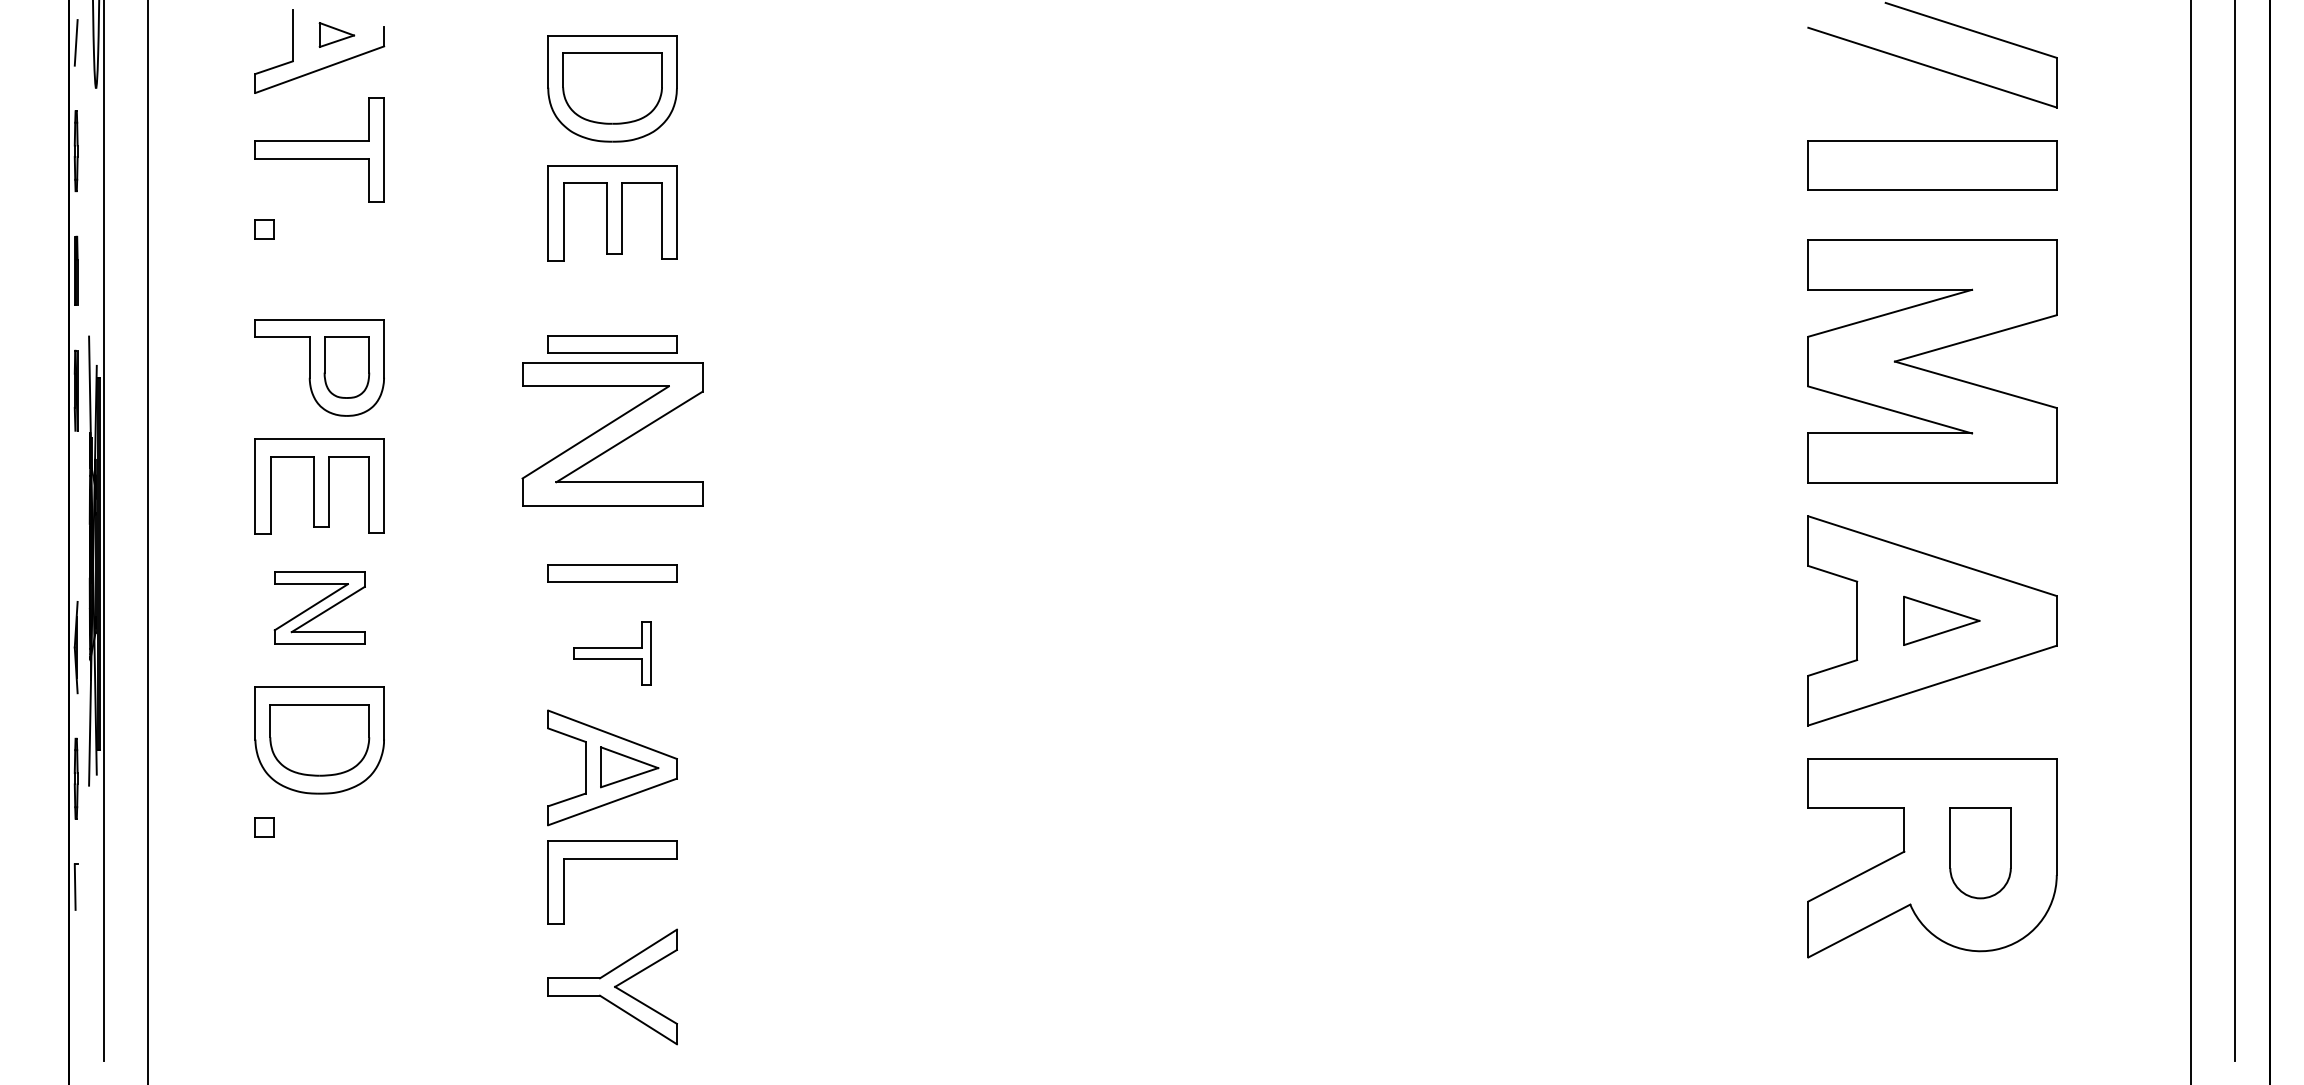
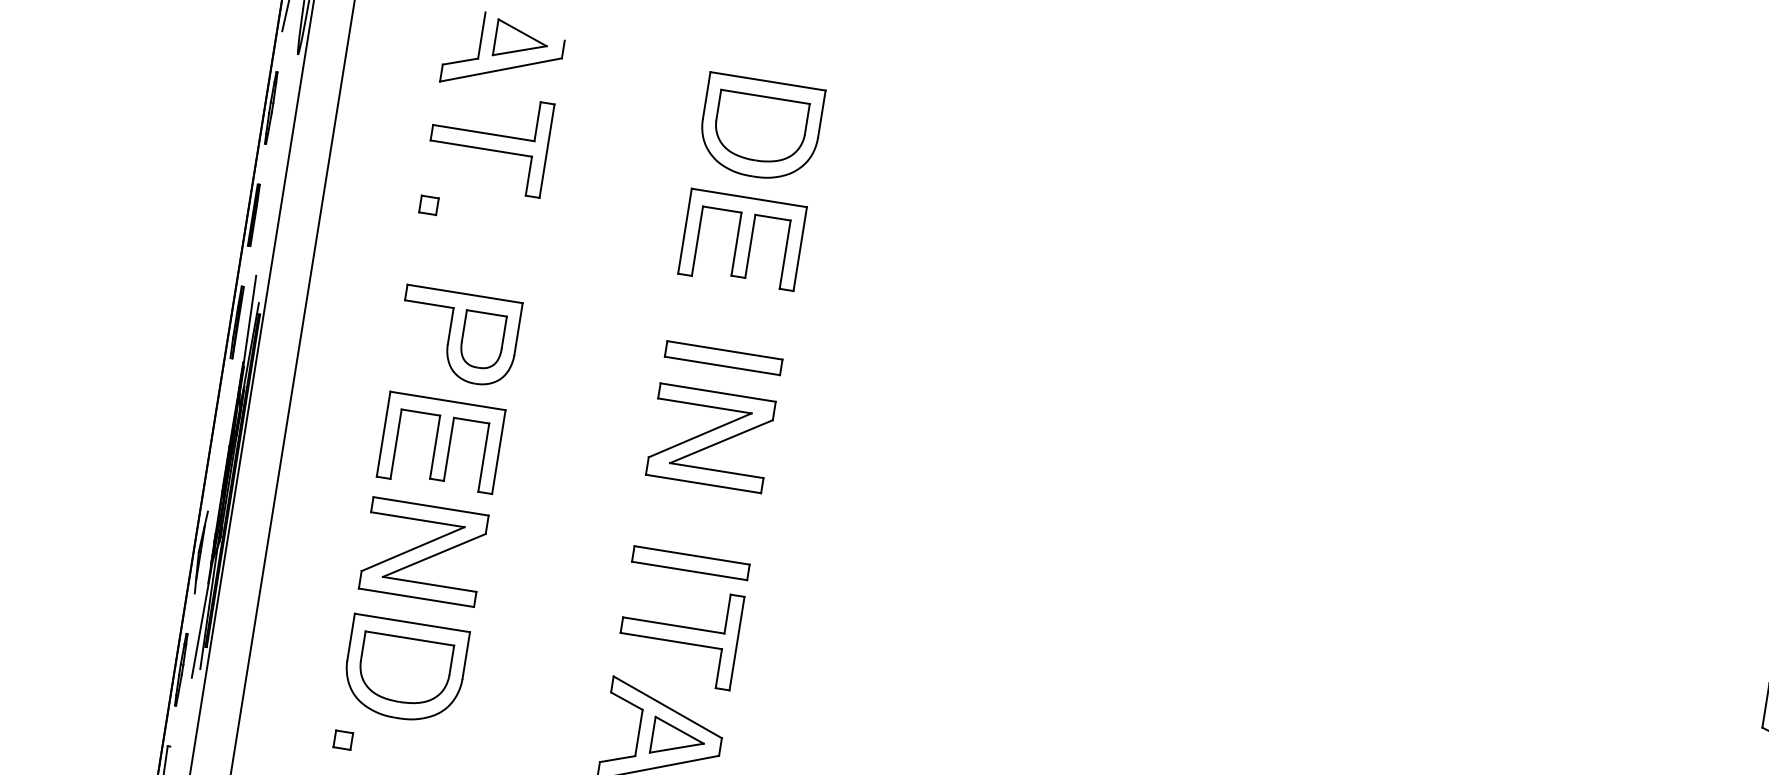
part: (336, 34) -> (521, 40), size x1.67
part: (612, 433) -> (710, 437), size x0.71
part: (319, 607) -> (423, 551), size x1.43
part: (612, 653) -> (679, 634), size x1.67

